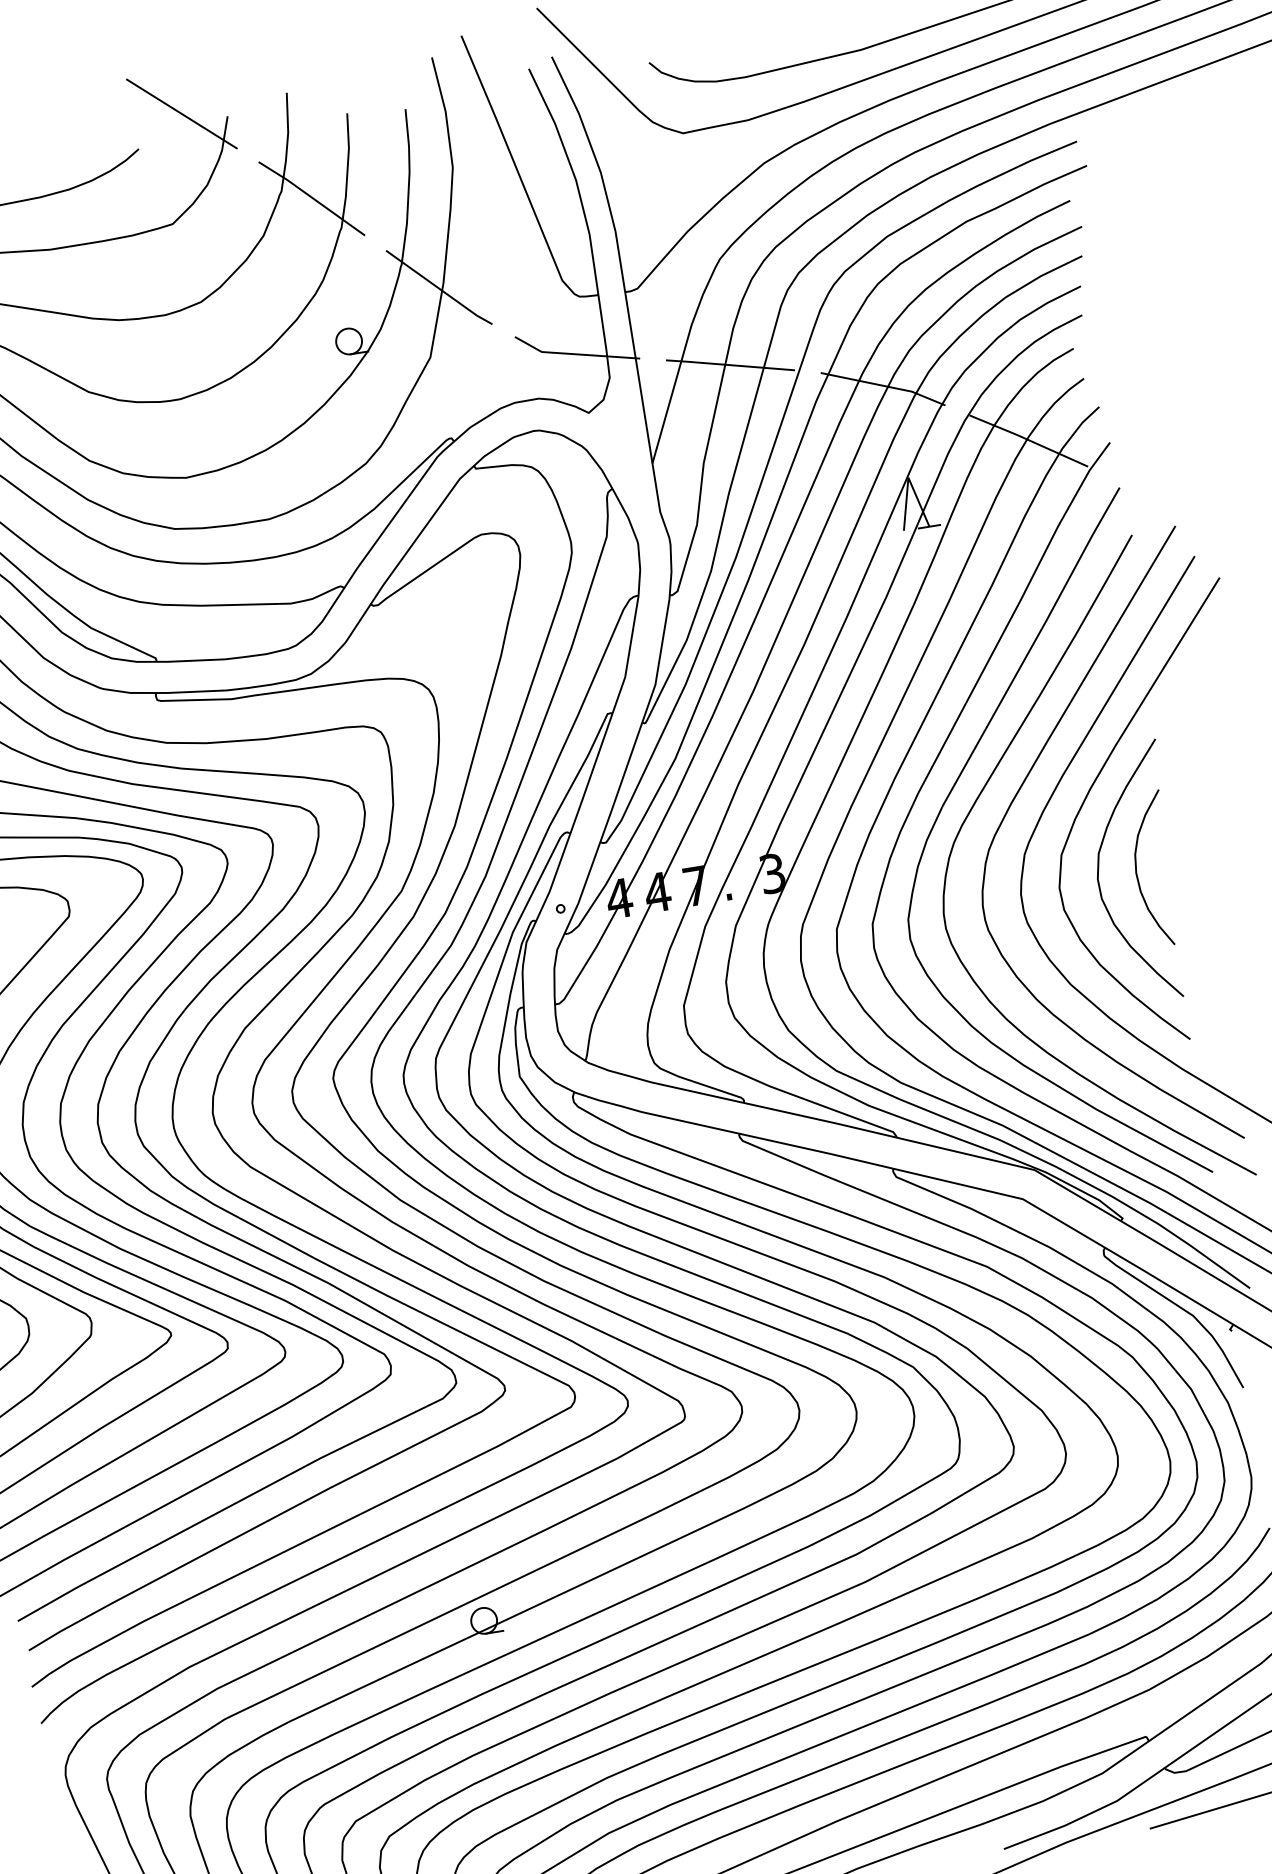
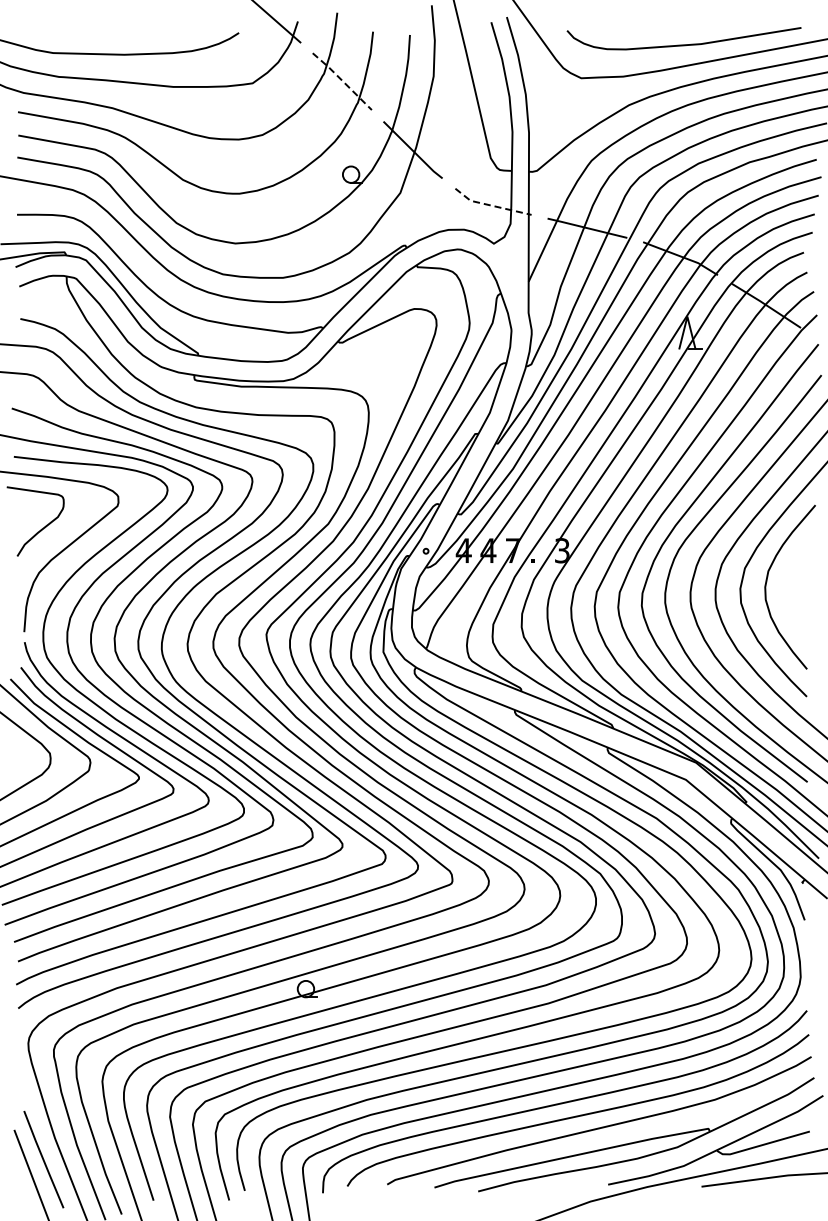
line: (311, 197) -> (342, 80), solid -> dashed
line: (573, 354) -> (490, 205), solid -> dashed
curve: (1138, 868) -> (791, 584), removed

